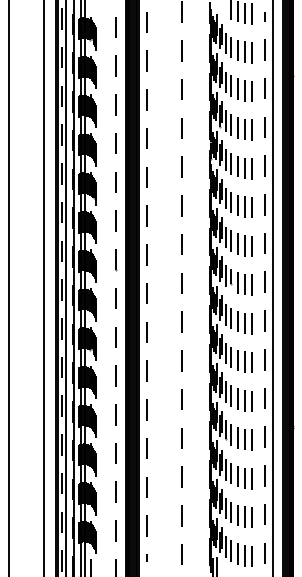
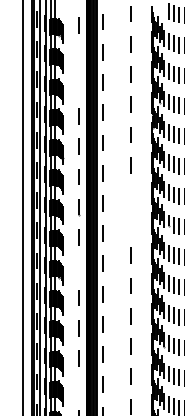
line: (115, 65) -> (78, 55), removed
line: (115, 104) -> (78, 86), removed
line: (181, 244) -> (130, 195), removed
line: (181, 283) -> (130, 225), removed
line: (115, 337) -> (78, 267), removed
line: (115, 491) -> (78, 387), removed

